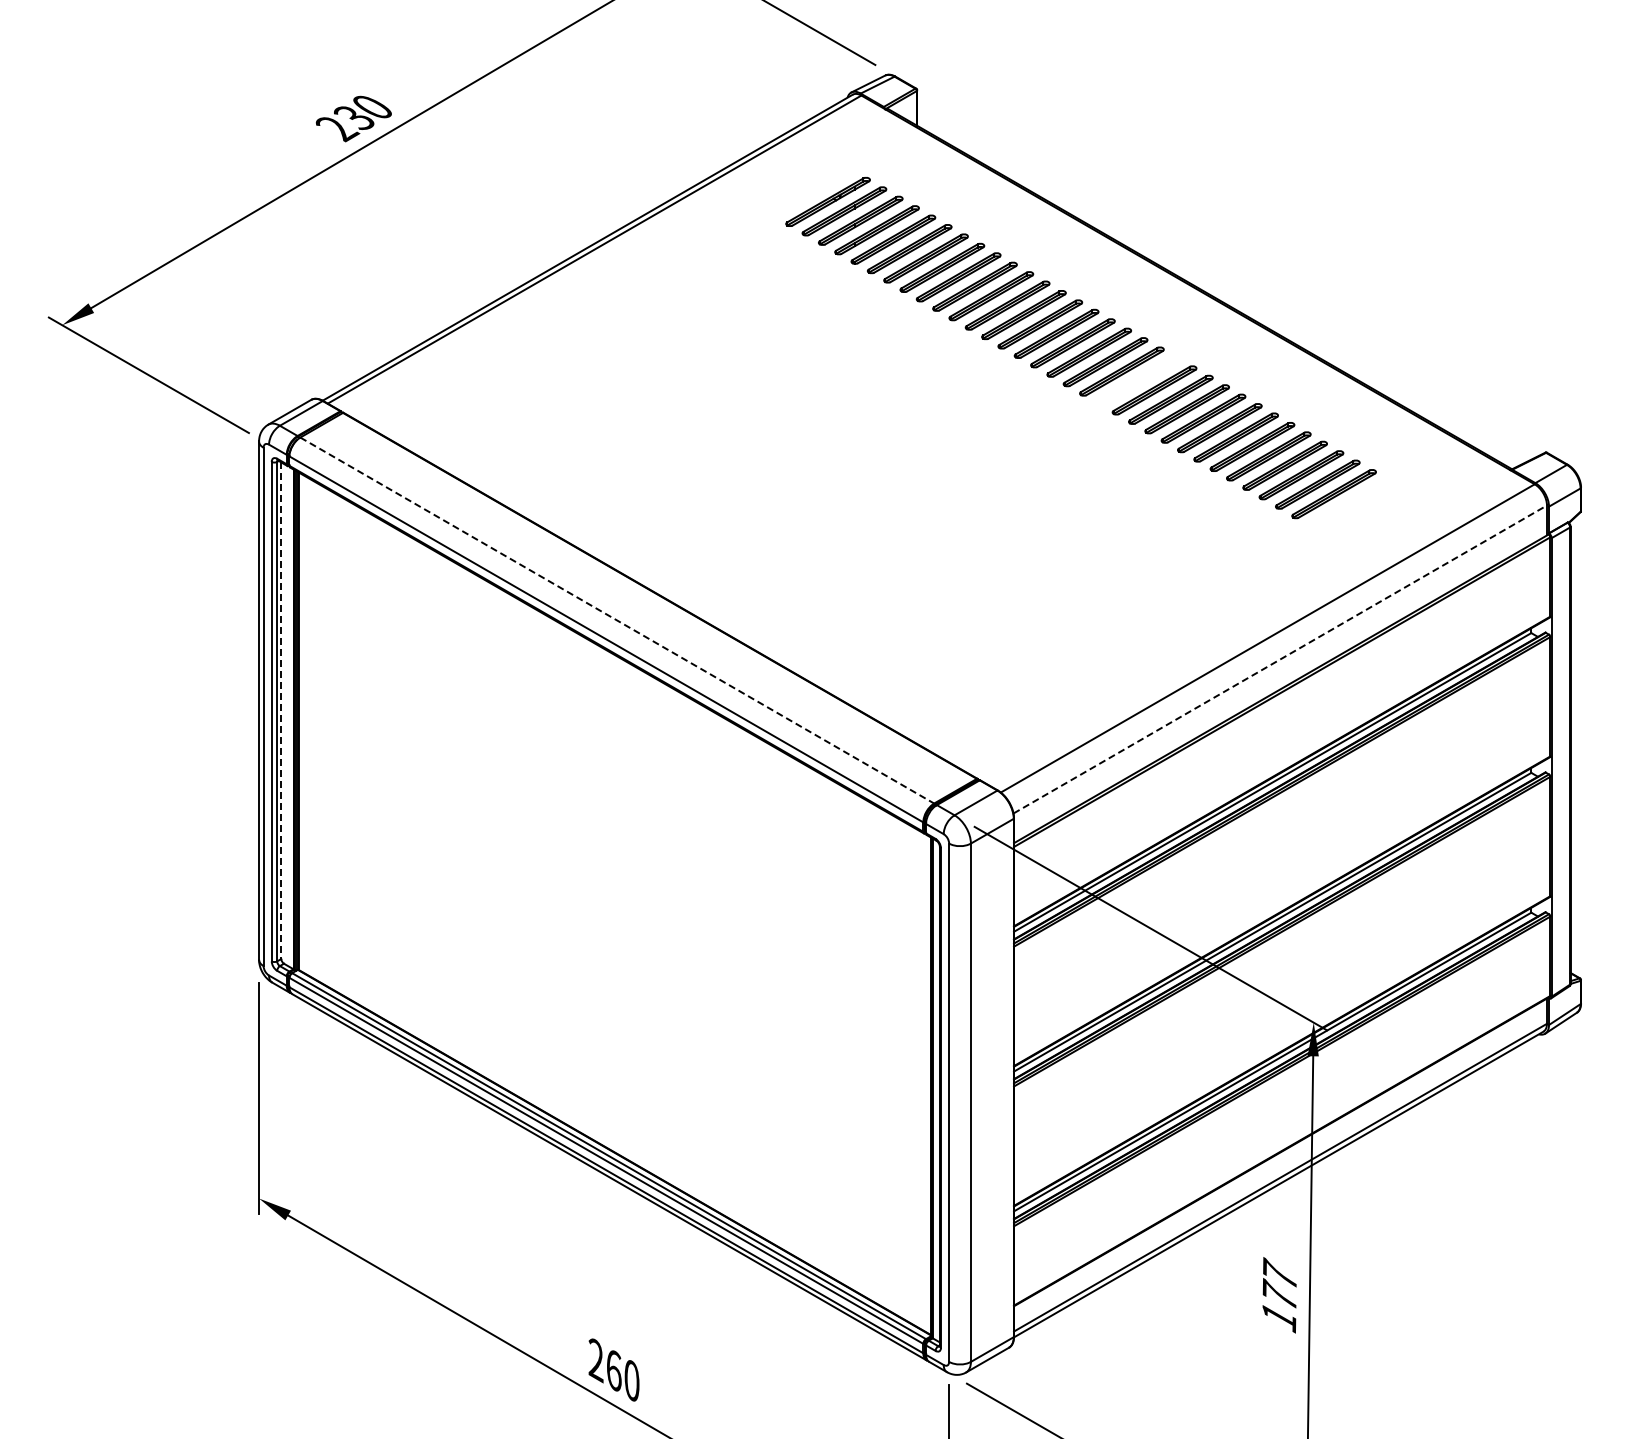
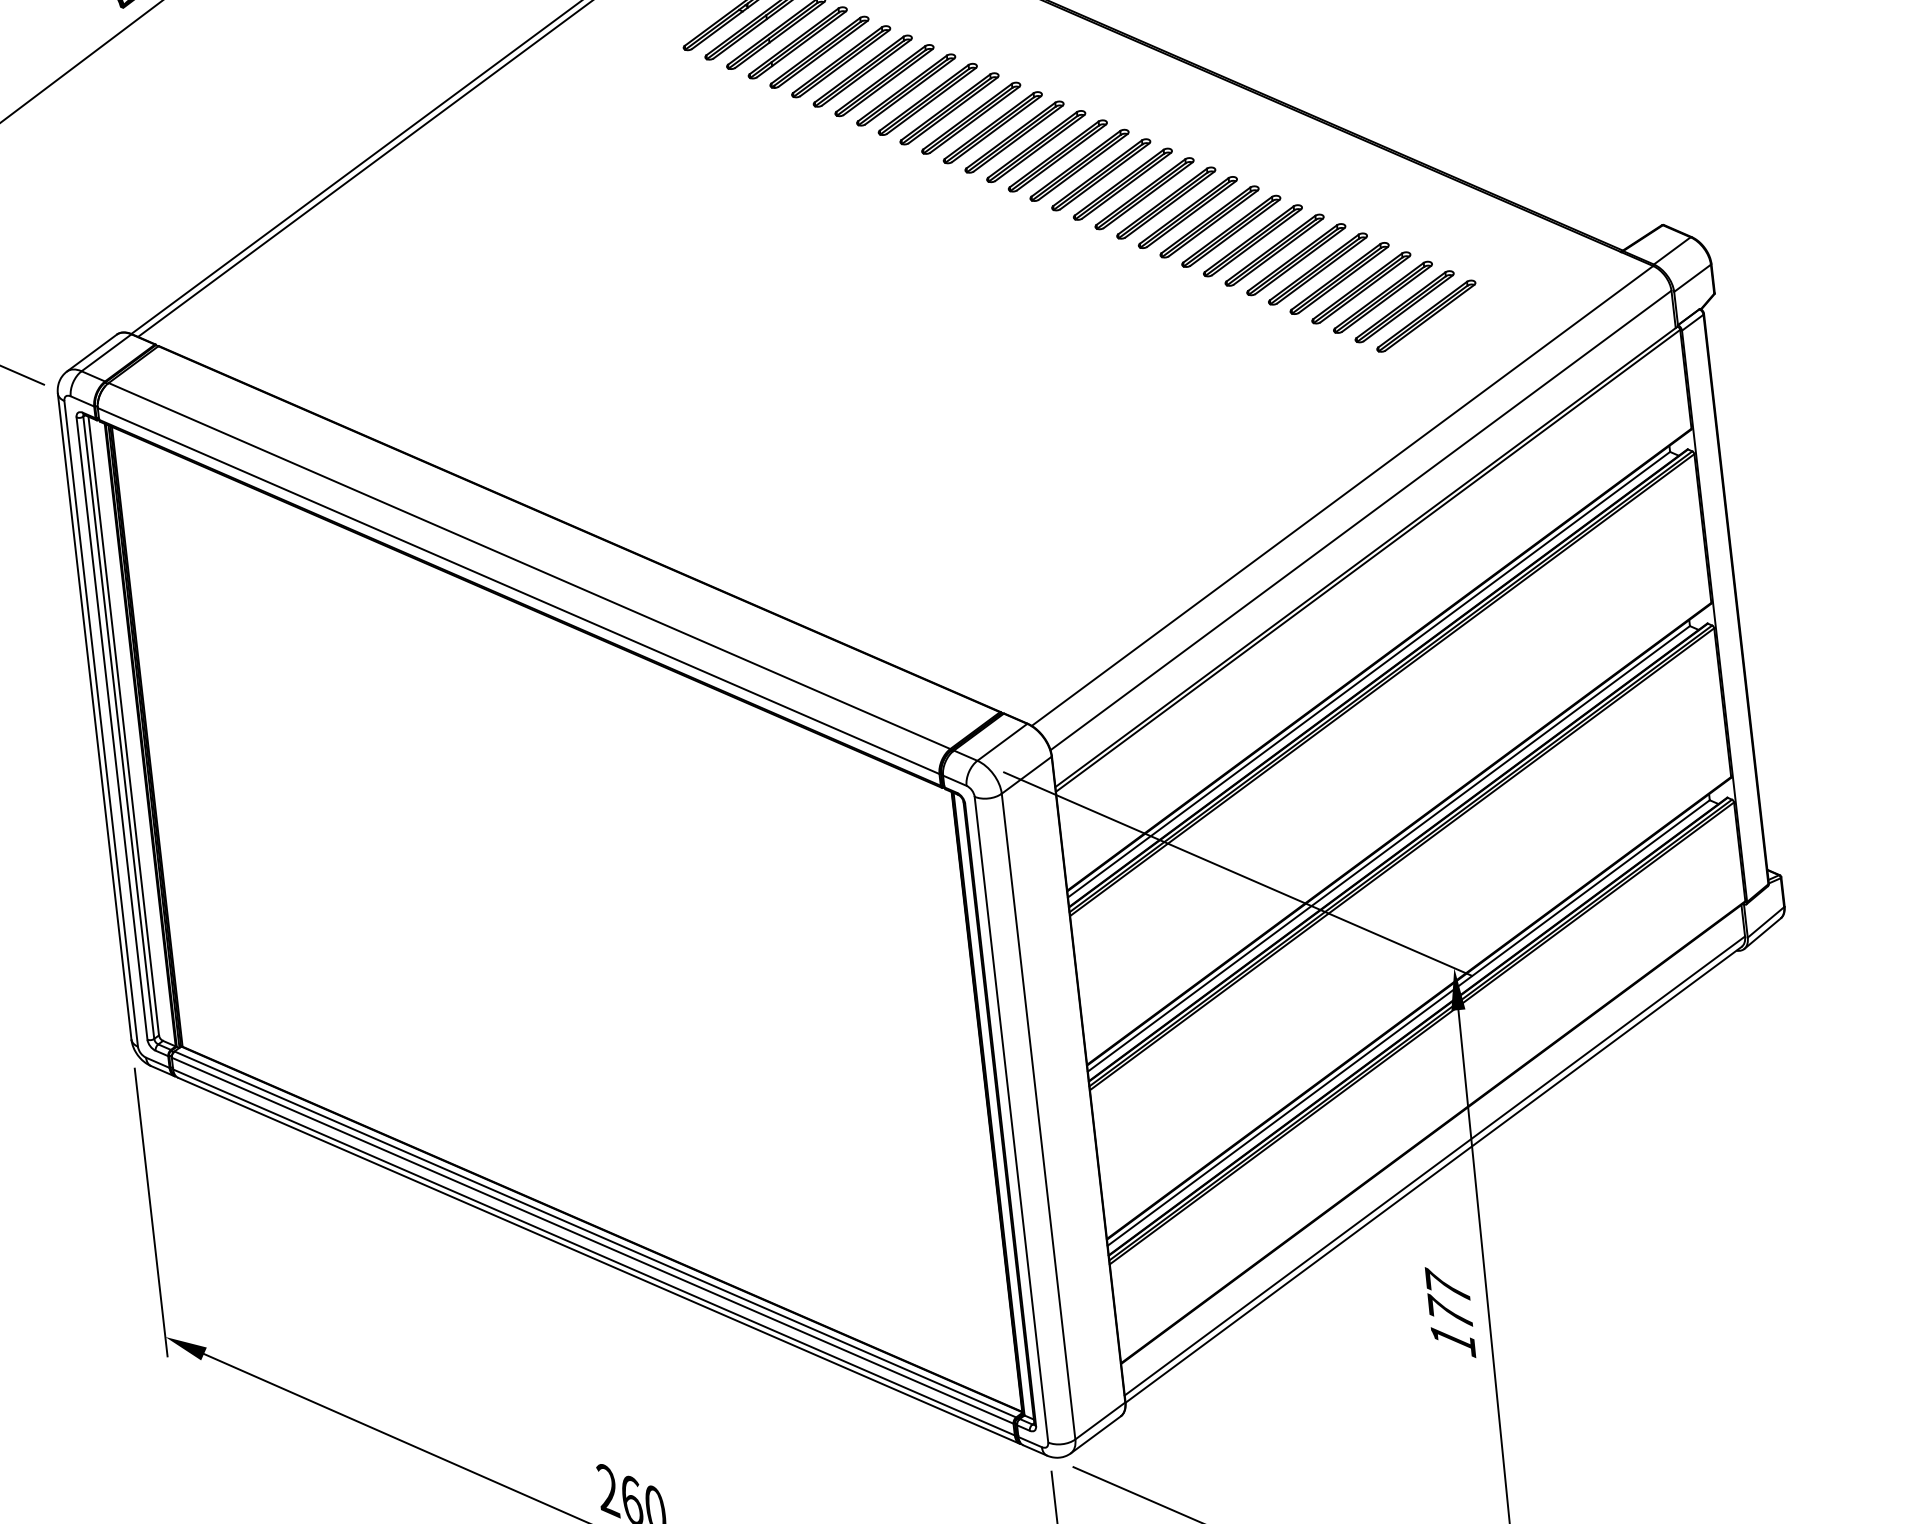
part: (1137, 380) -> (1143, 193), added
part: (1350, 503) -> (1426, 316), added
line: (617, 620) -> (529, 565), dashed -> solid
line: (1280, 659) -> (1361, 520), dashed -> solid
line: (281, 711) -> (124, 727), dashed -> solid

